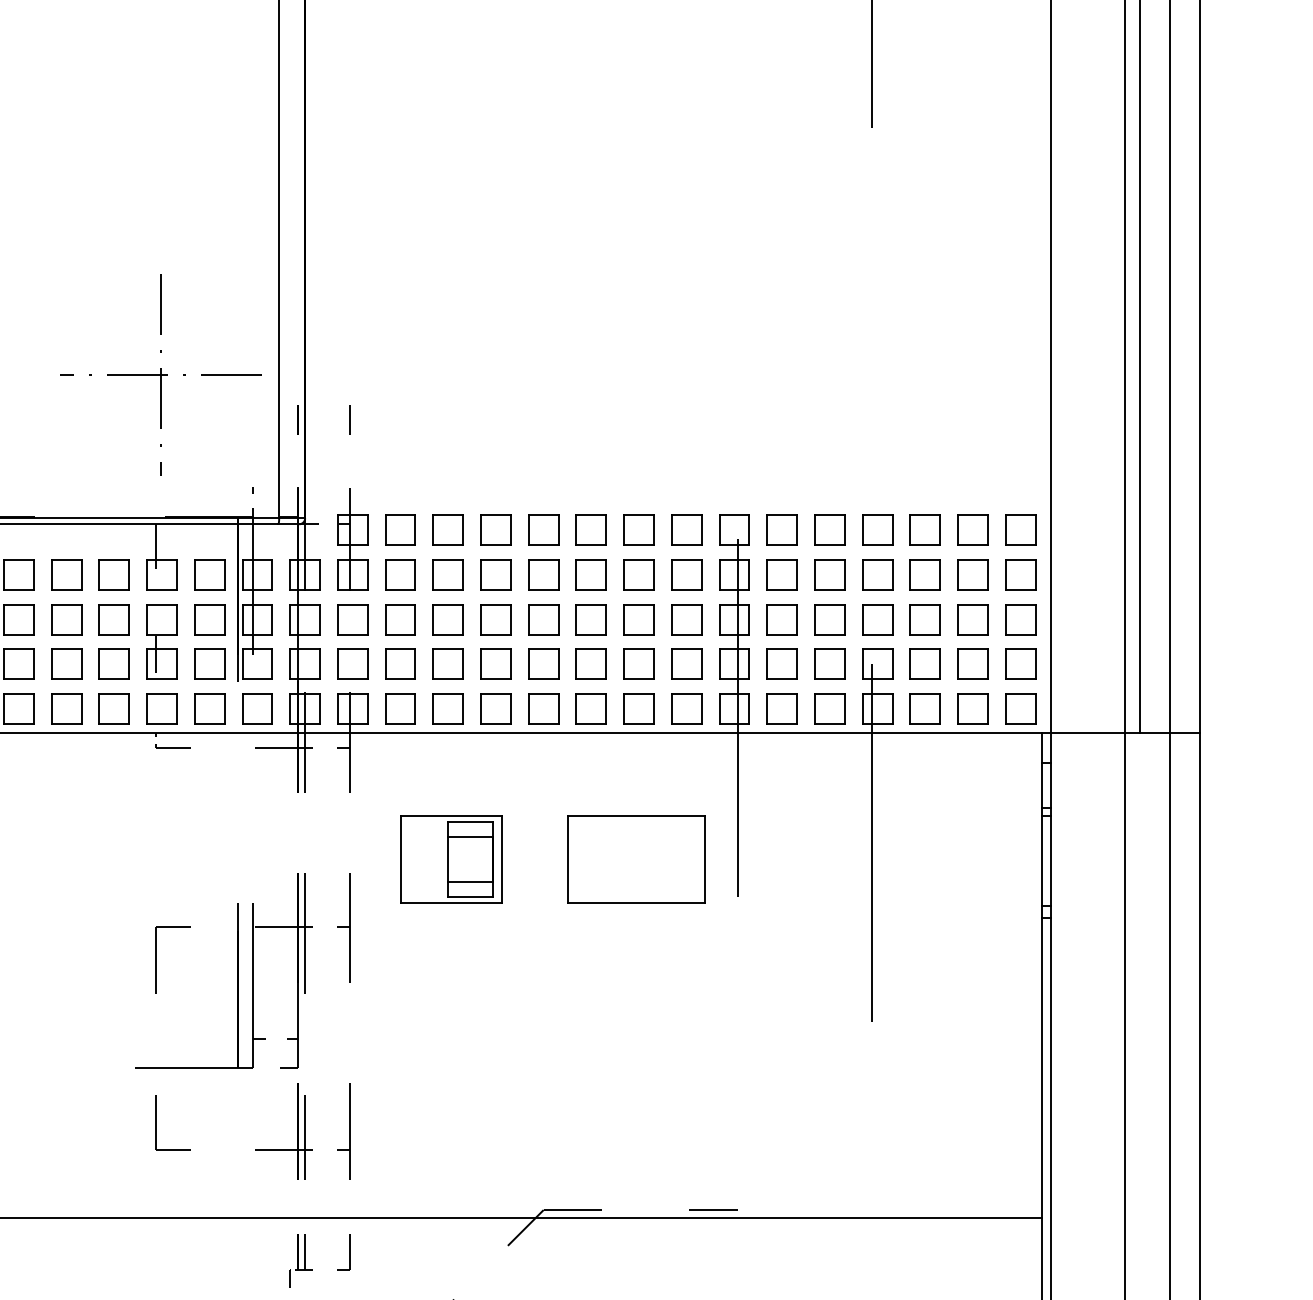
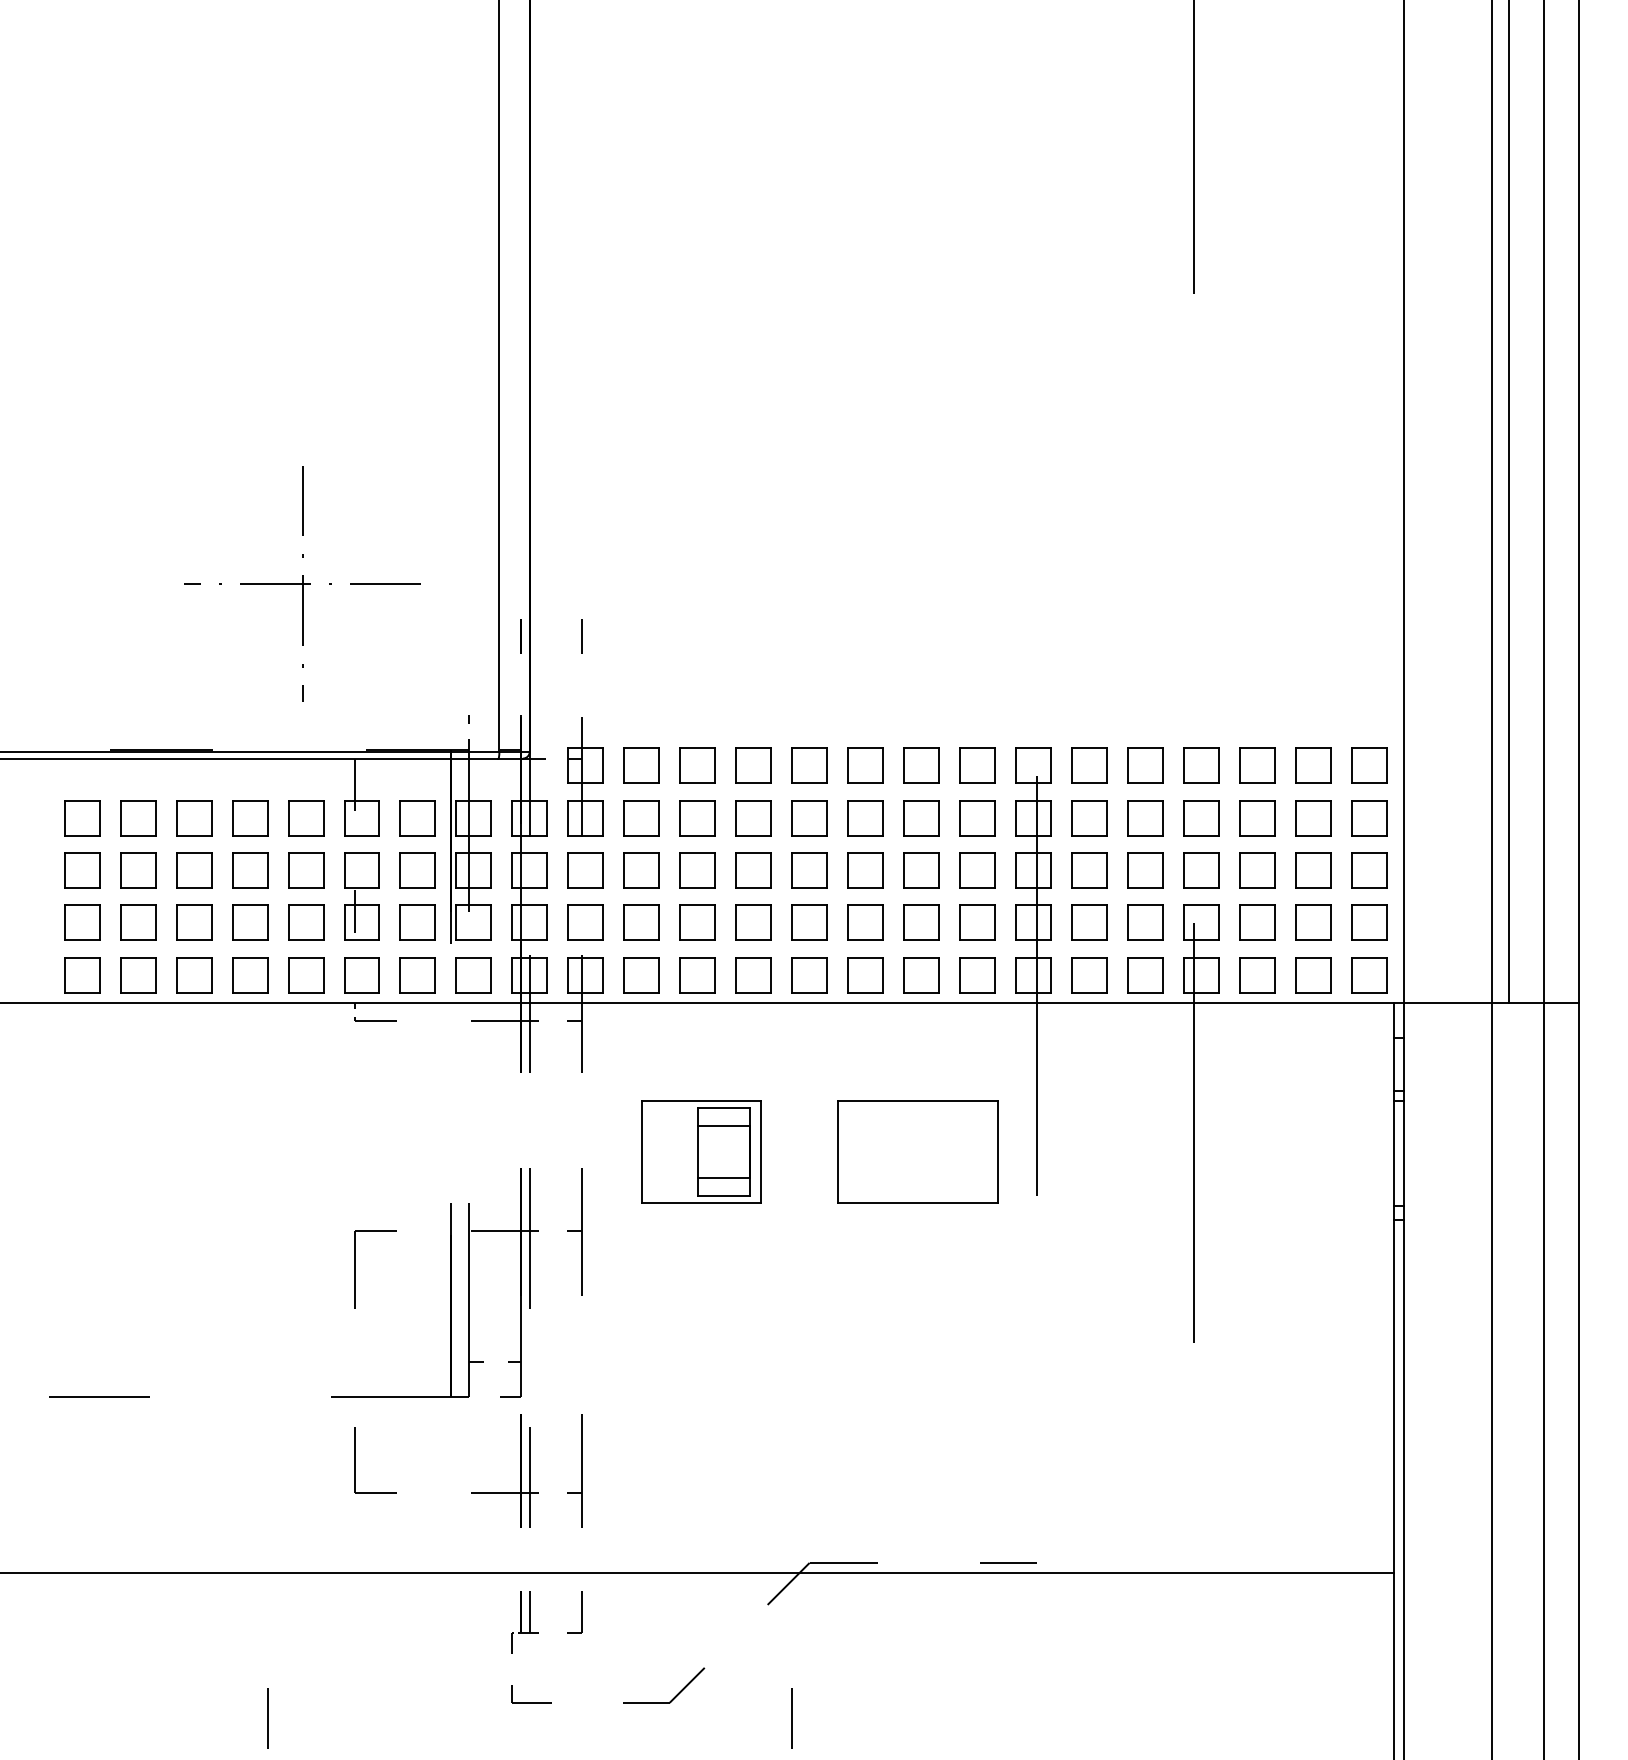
part: (160, 374) -> (302, 583), moved

